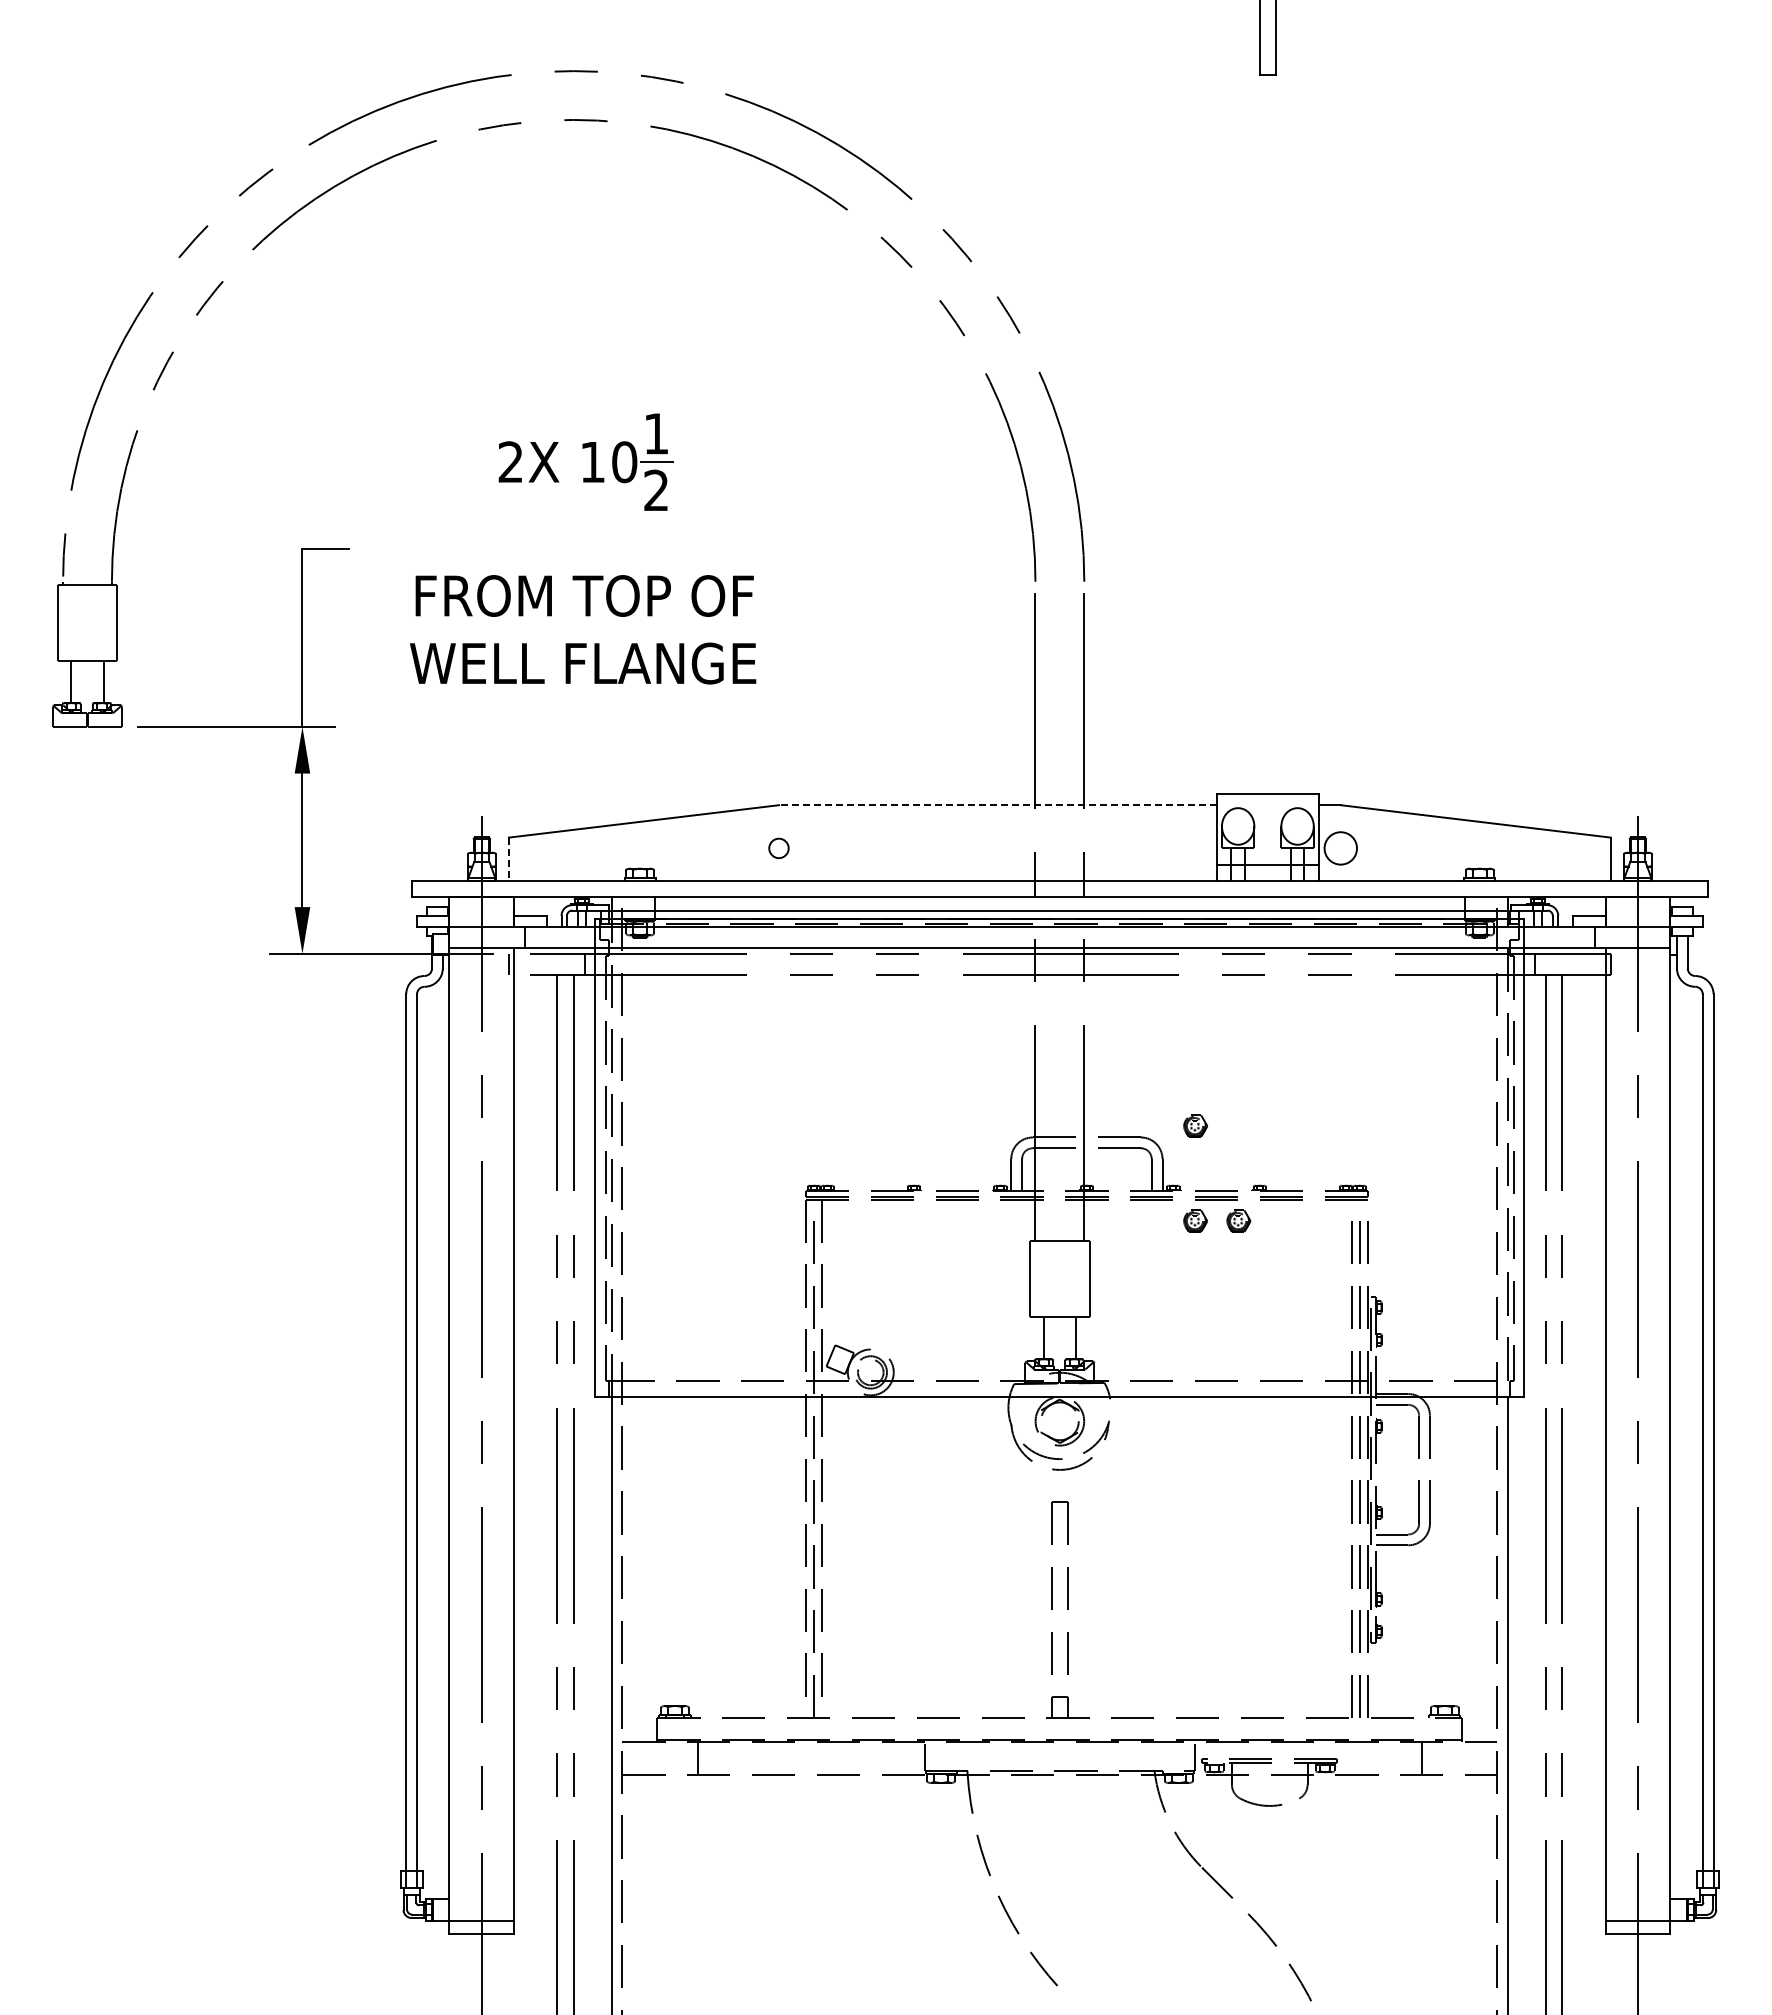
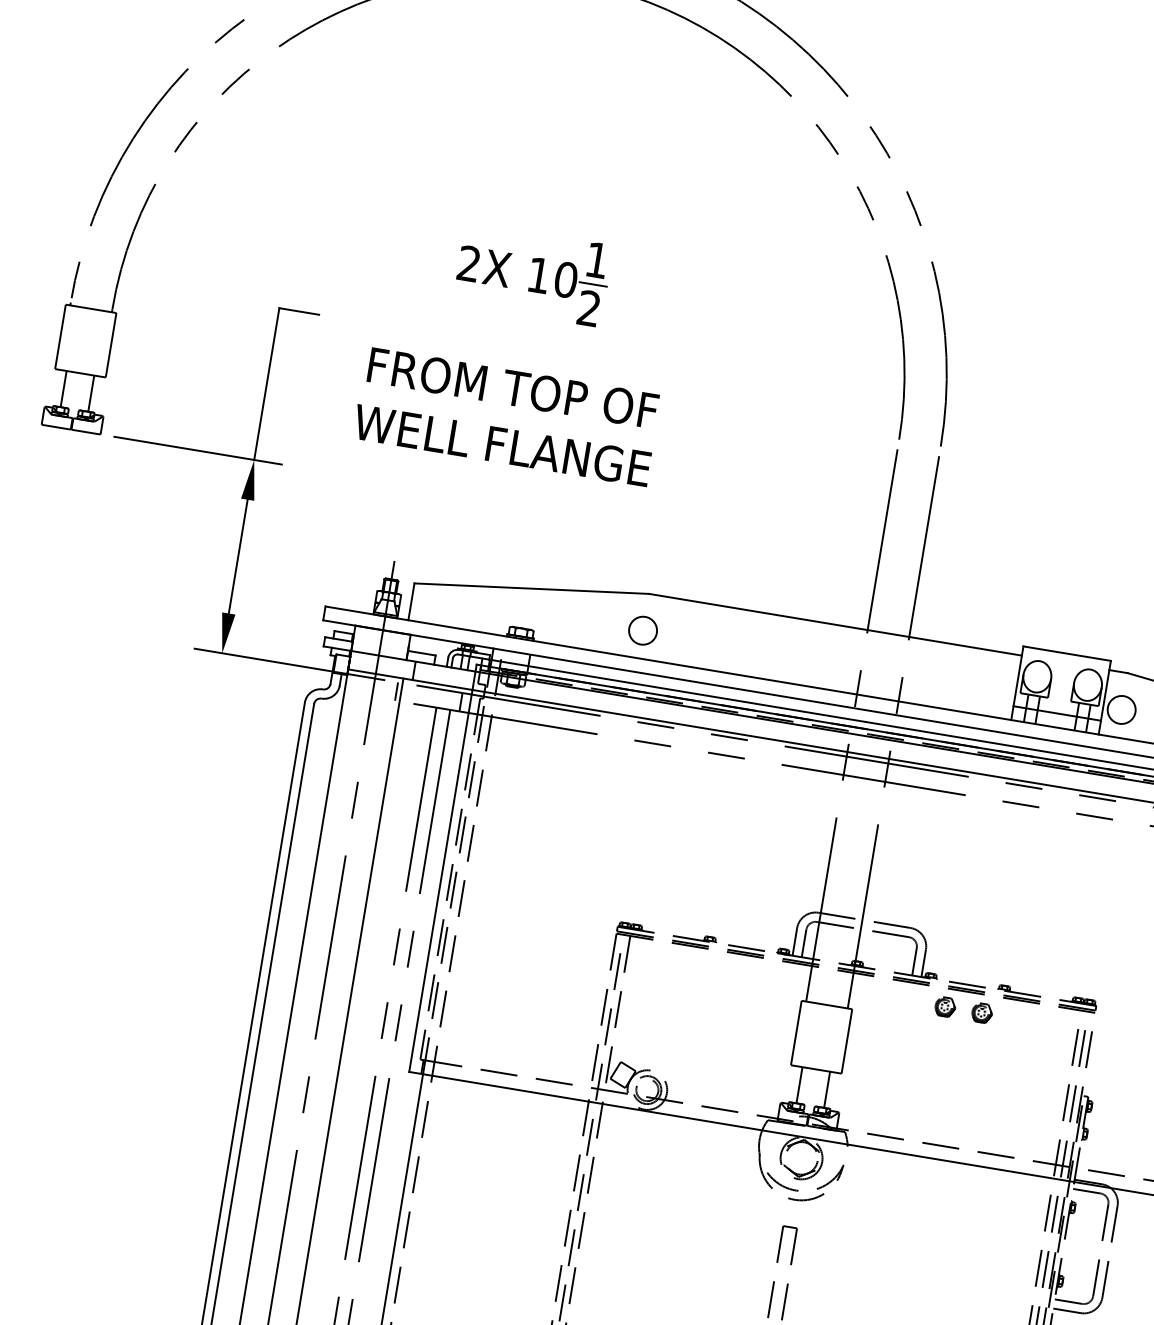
line: (997, 805) -> (835, 624), dashed -> solid
circle: (778, 848) -> (642, 630), size x1.67
line: (508, 859) -> (411, 602), dashed -> solid
part: (1195, 1125) -> (958, 925), removed

